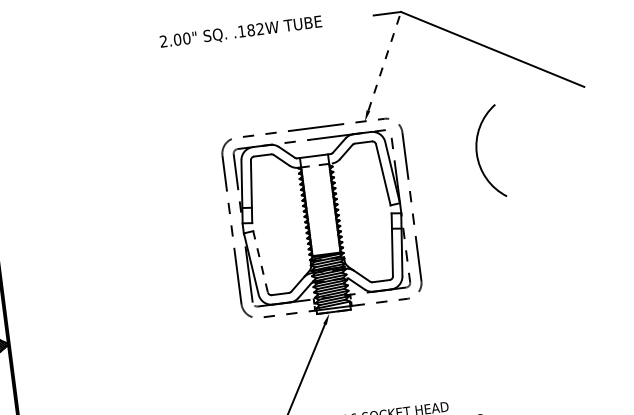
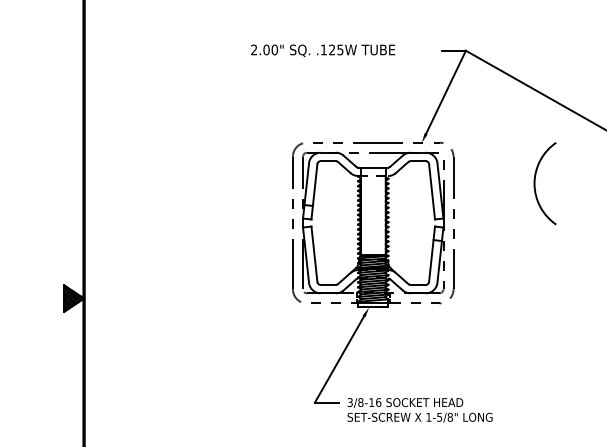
text: (255, 29) -> (336, 49), .182W -> .125W
line: (385, 60) -> (446, 91), dashed -> solid
arc: (477, 153) -> (535, 183), moved
line: (260, 261) -> (314, 254), dashed -> solid

